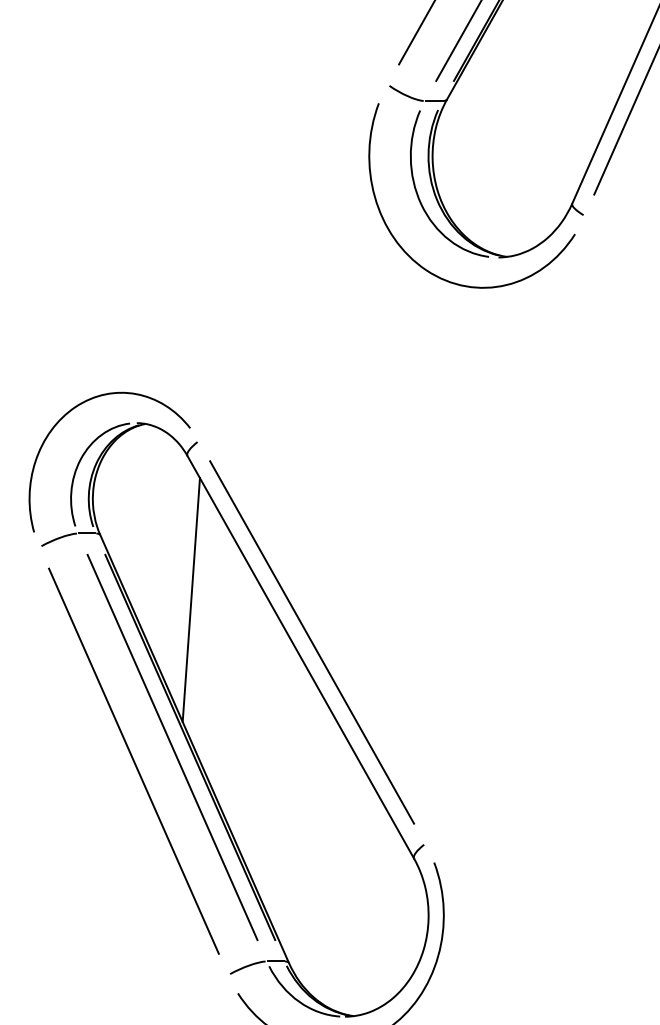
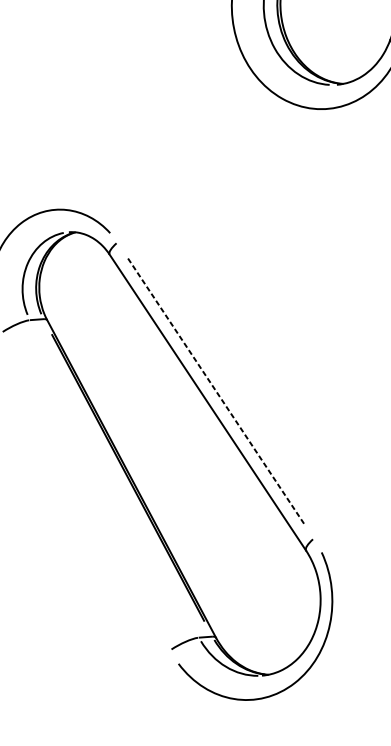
line: (190, 599) -> (120, 364), removed
line: (312, 642) -> (215, 390), solid -> dashed
line: (172, 747) -> (114, 478), removed
line: (133, 760) -> (85, 491), removed

